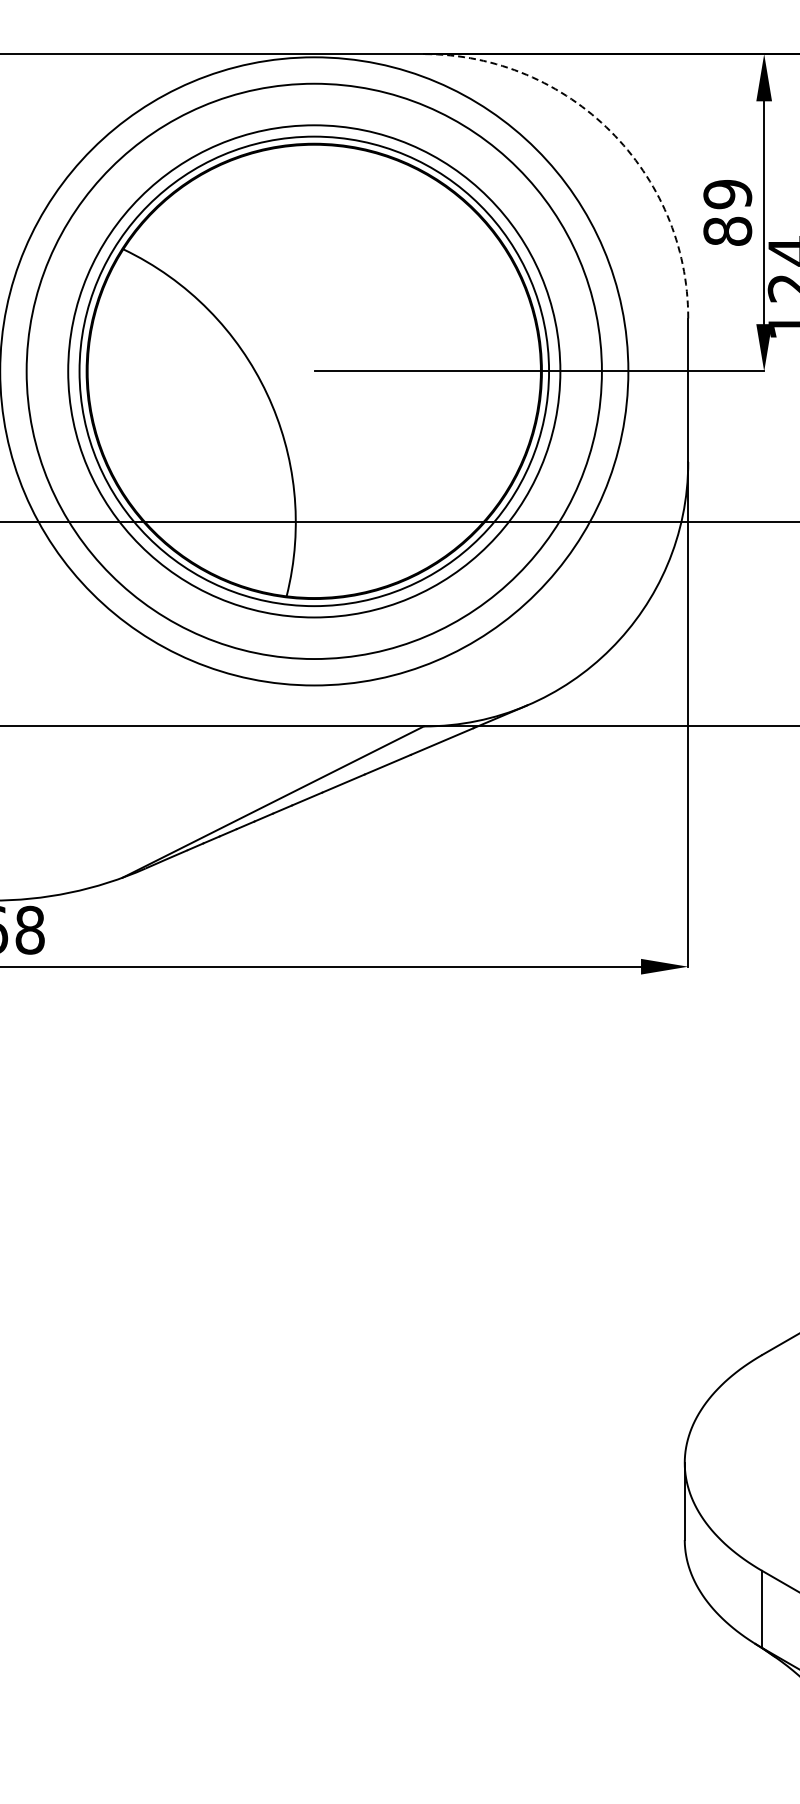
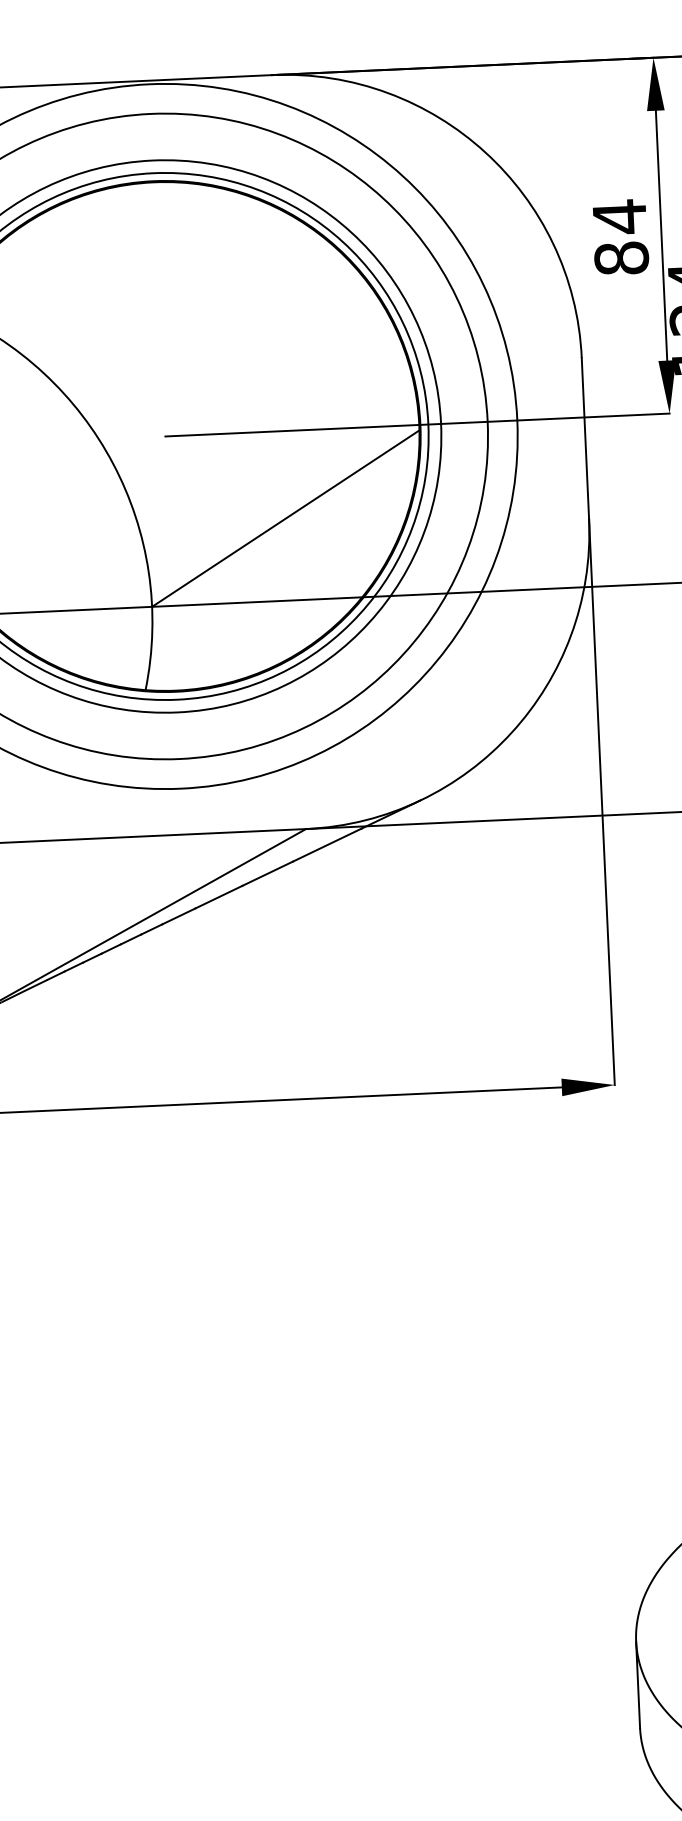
arc: (610, 131) -> (485, 152), dashed -> solid
text: (727, 194) -> (619, 217), 89 -> 84
line: (417, 449) -> (284, 518), added

